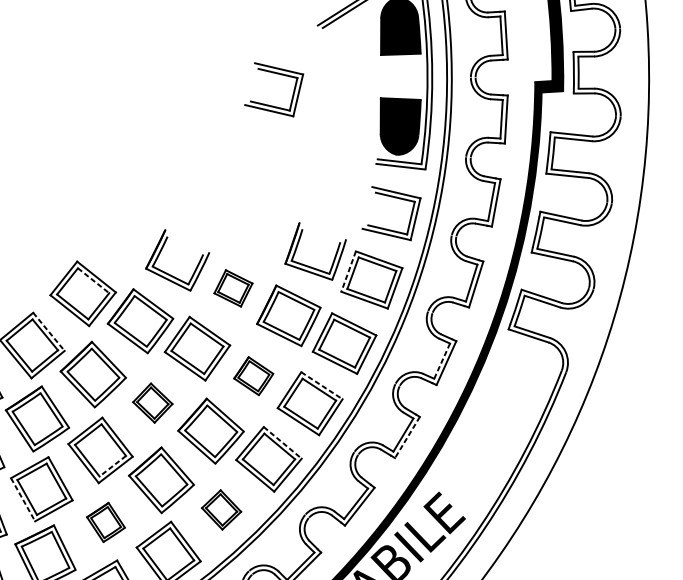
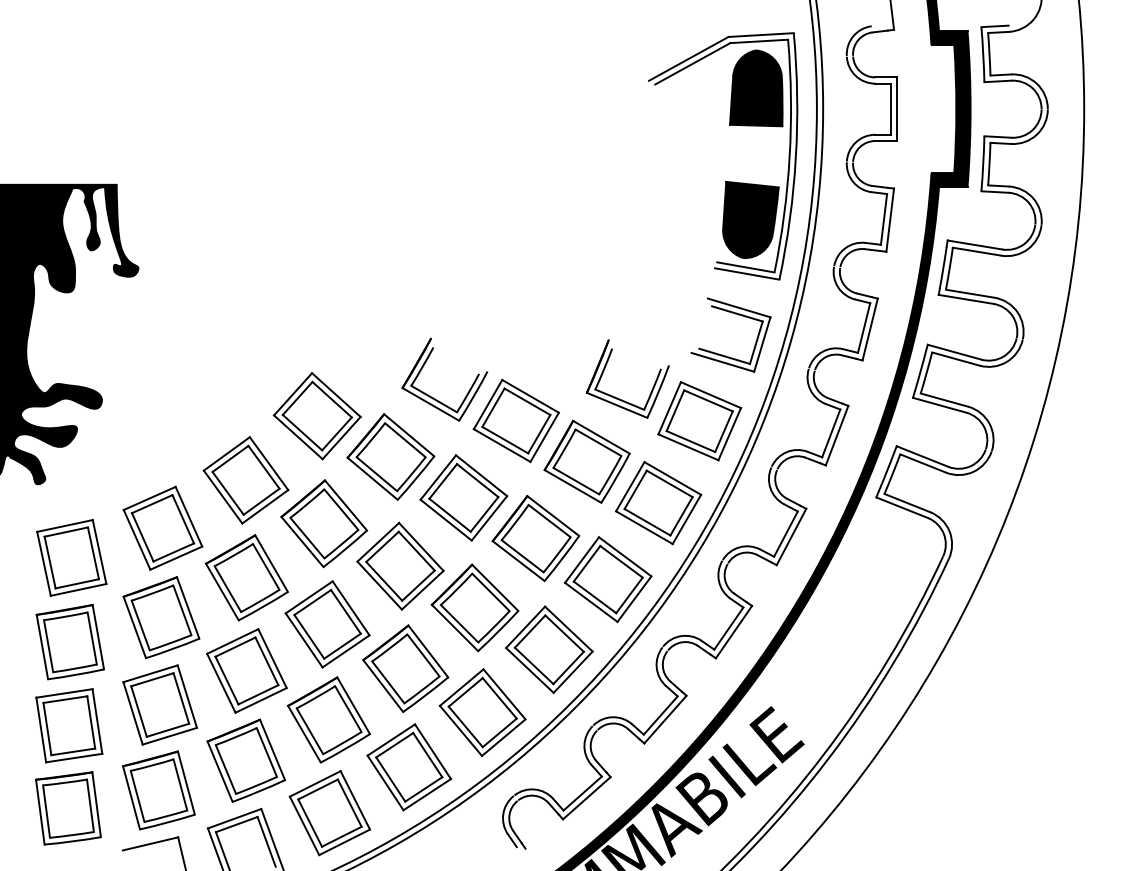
part: (276, 74) -> (590, 141), removed
line: (348, 271) -> (669, 408), dashed -> solid
line: (93, 281) -> (332, 400), dashed -> solid
part: (232, 288) -> (515, 421), size x1.67
line: (49, 331) -> (269, 463), dashed -> solid
line: (441, 361) -> (785, 534), dashed -> solid
part: (253, 376) -> (535, 538), size x1.67
line: (322, 385) -> (625, 556), dashed -> solid
part: (152, 402) -> (400, 565), size x1.67
line: (407, 437) -> (733, 632), dashed -> solid
line: (282, 443) -> (568, 629), dashed -> solid
line: (112, 466) -> (342, 646), dashed -> solid
line: (23, 499) -> (221, 683), dashed -> solid
part: (221, 509) -> (482, 712), size x1.67
part: (105, 522) -> (328, 719), size x1.67

